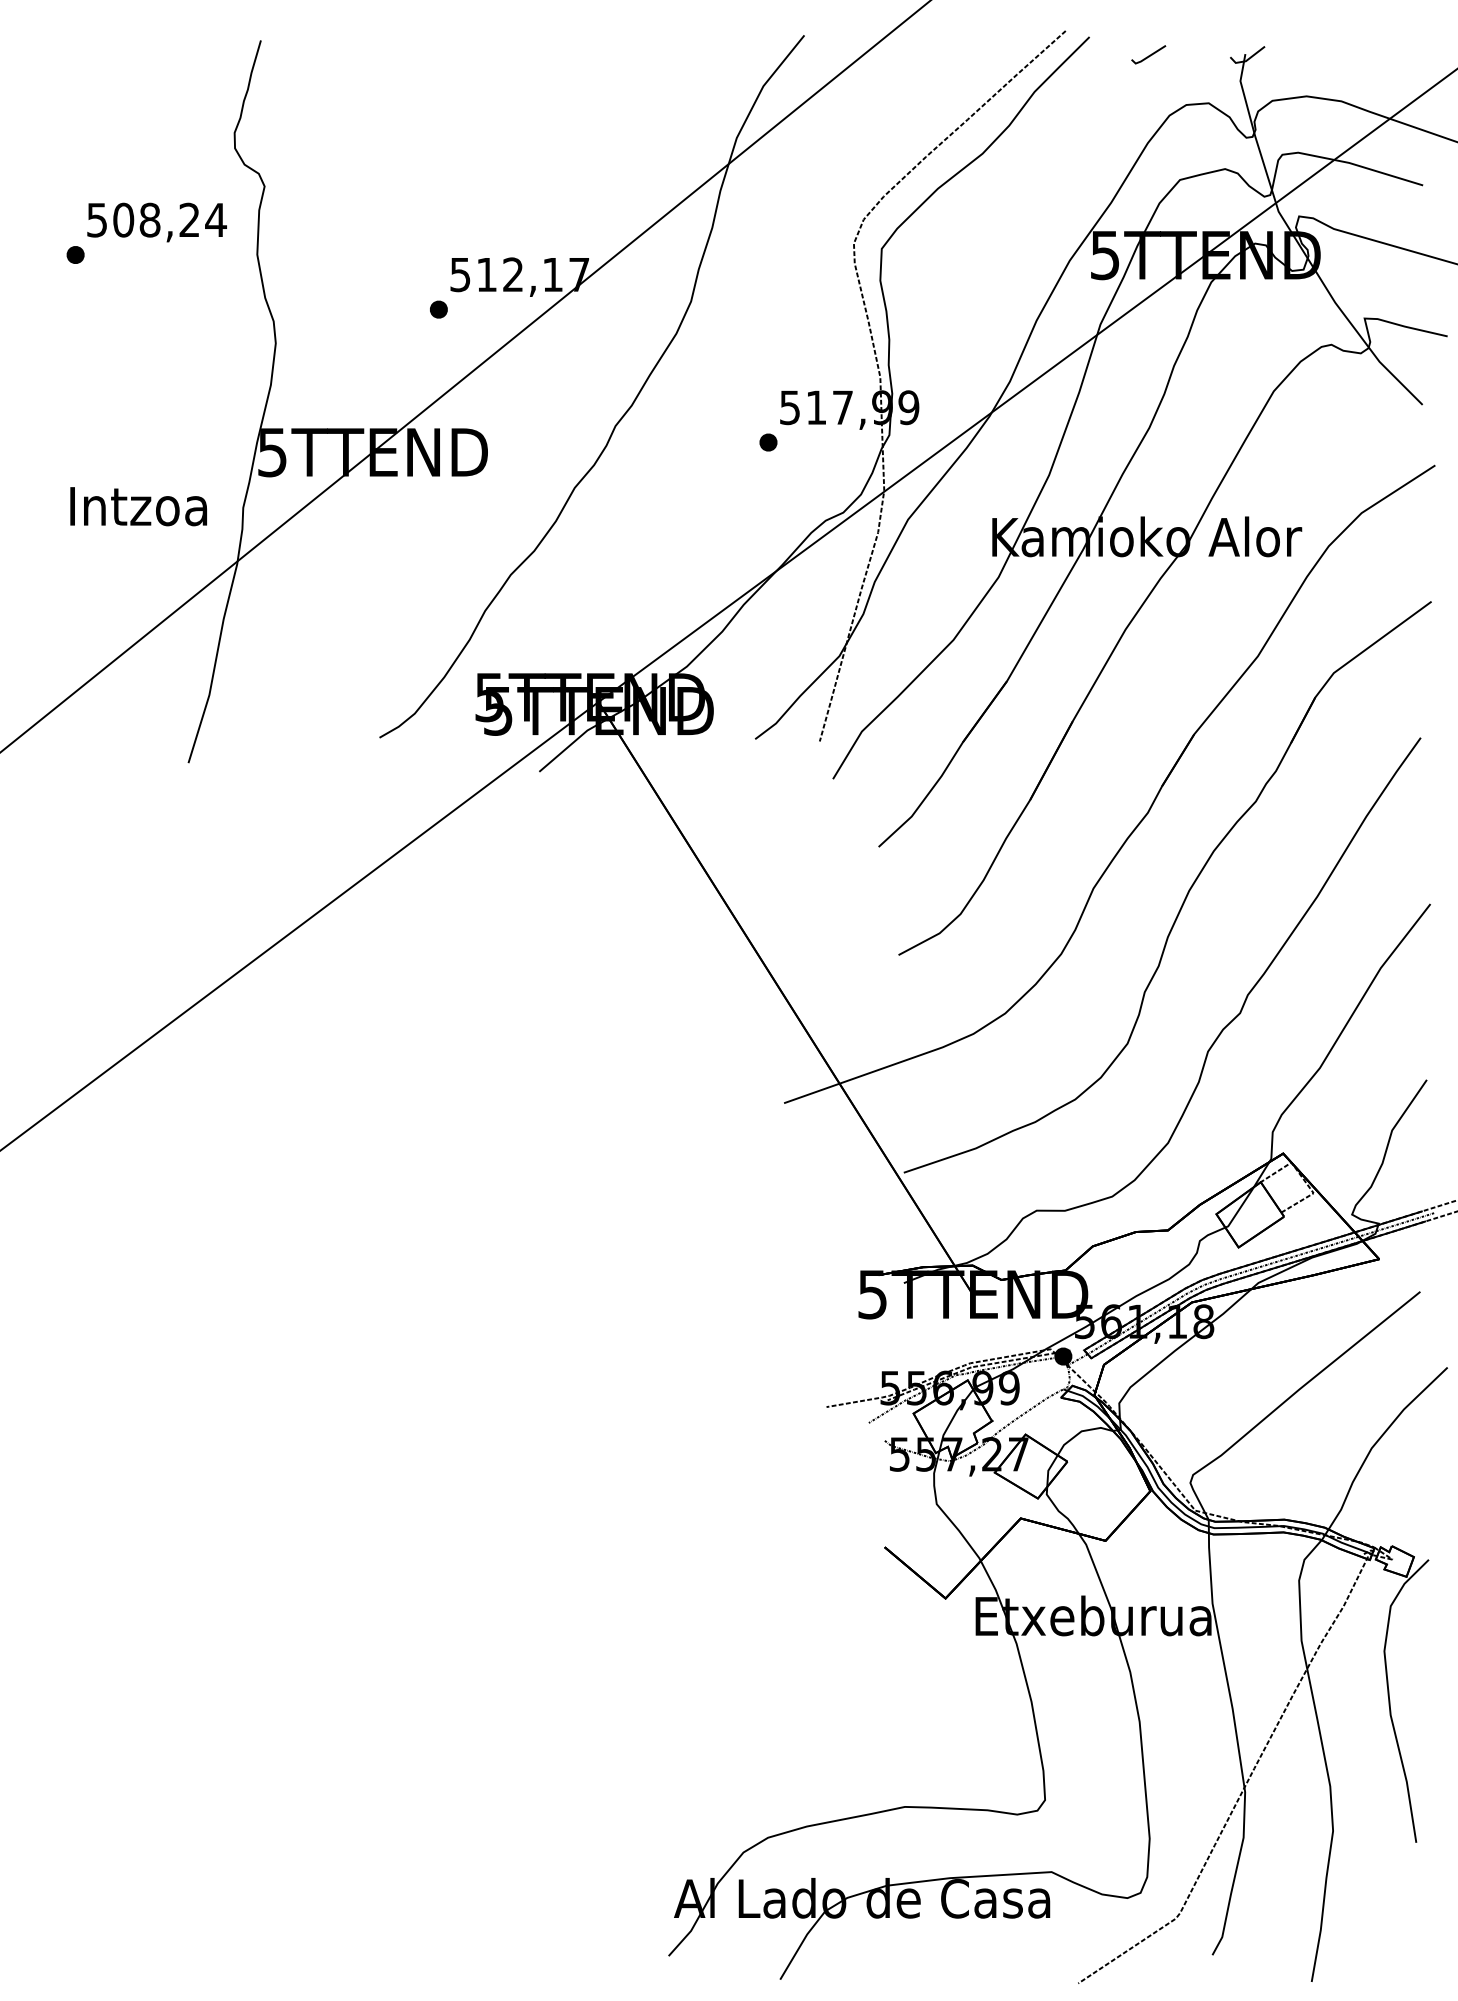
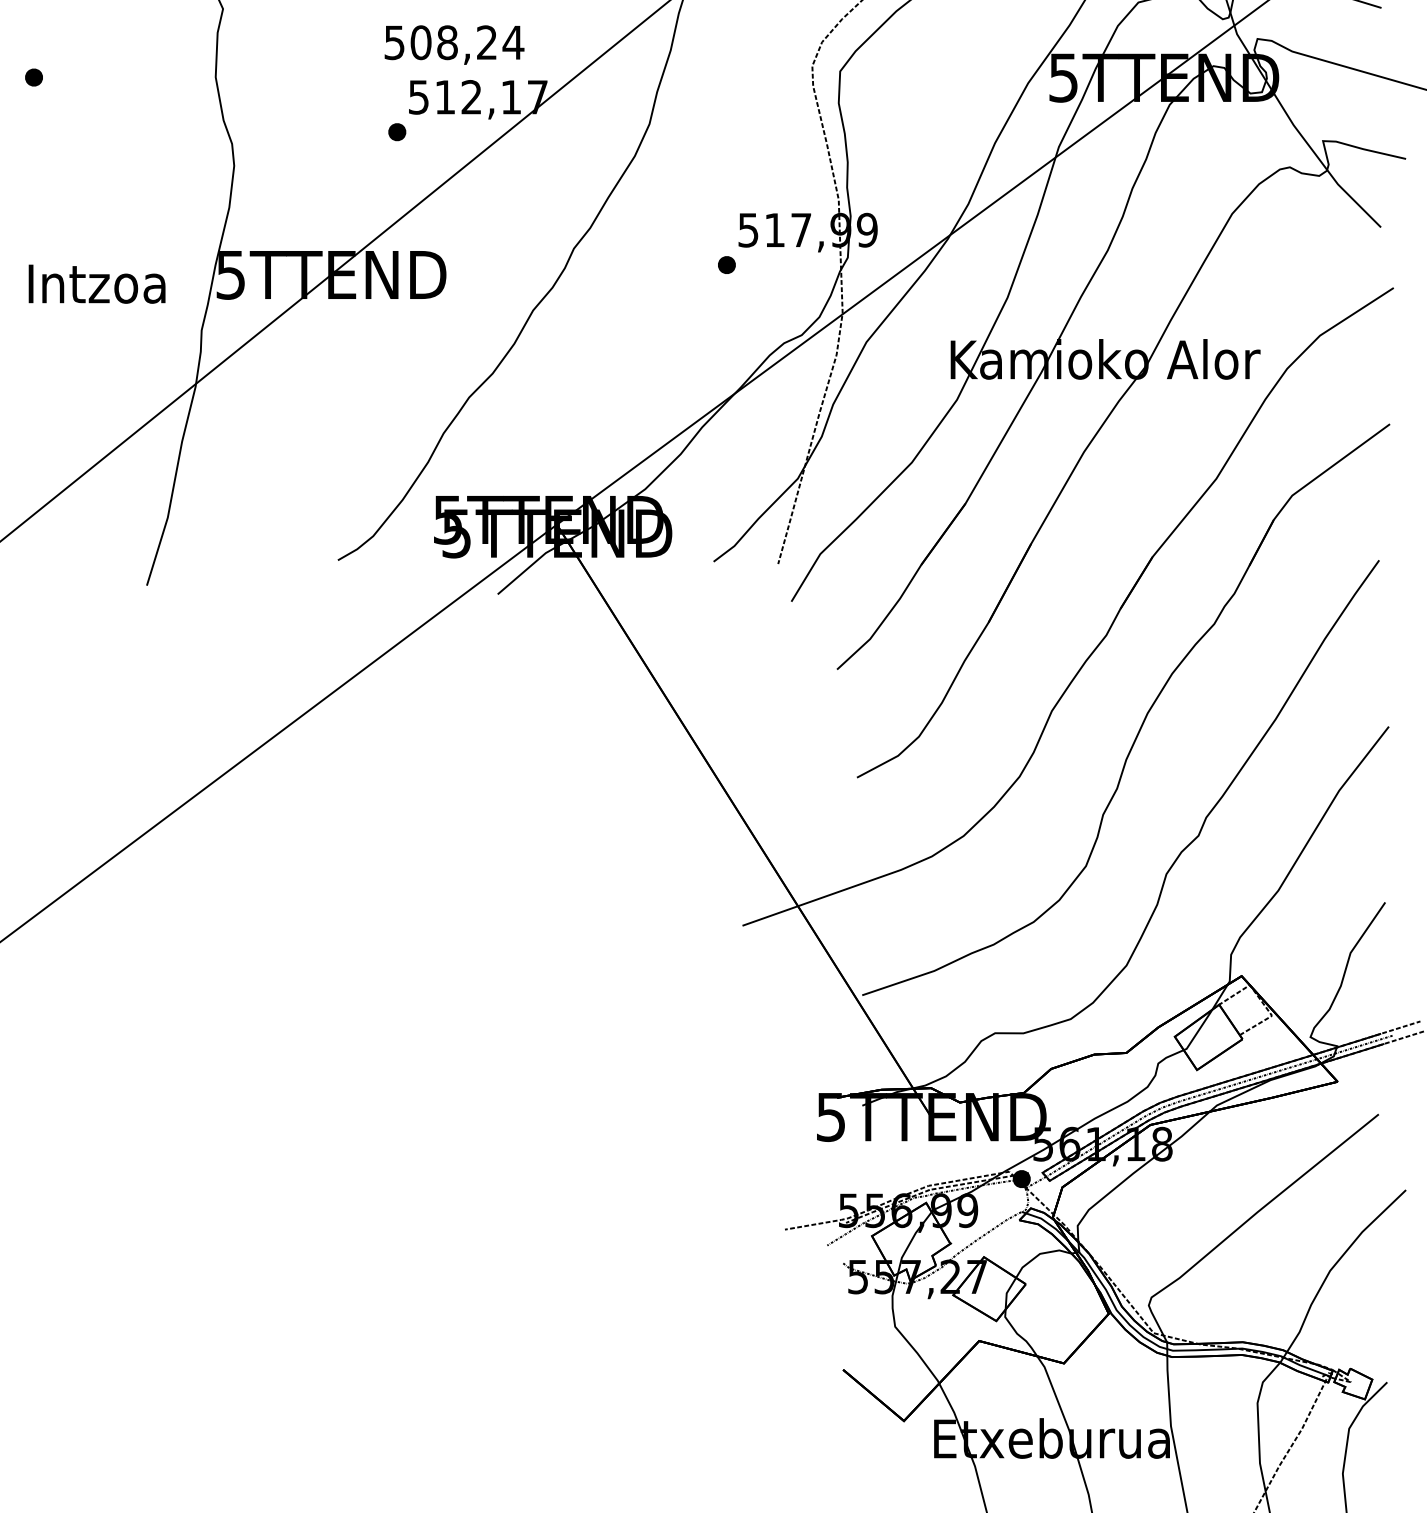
text: (156, 222) -> (453, 45), moved
text: (138, 506) -> (96, 284), moved

